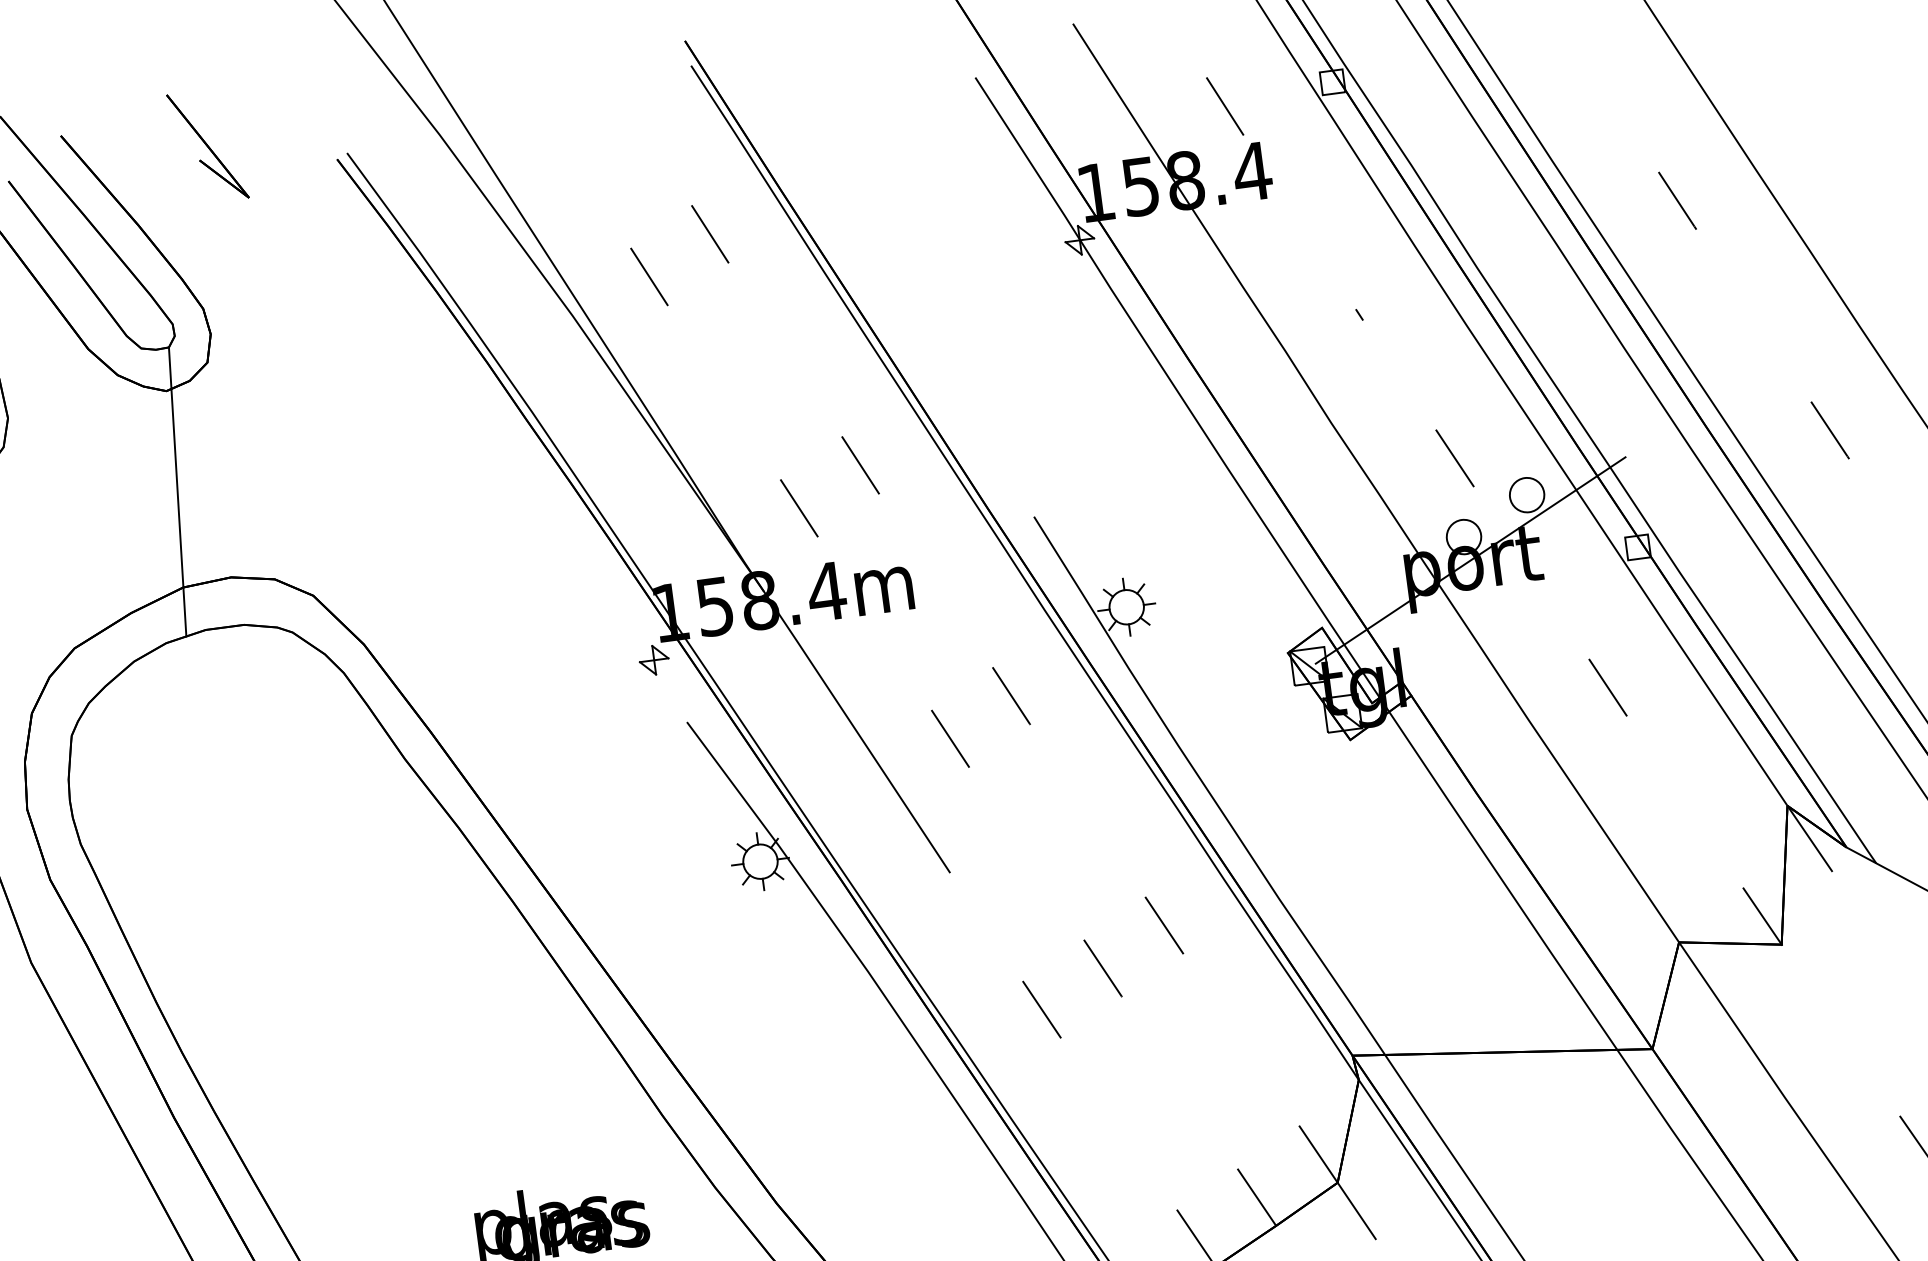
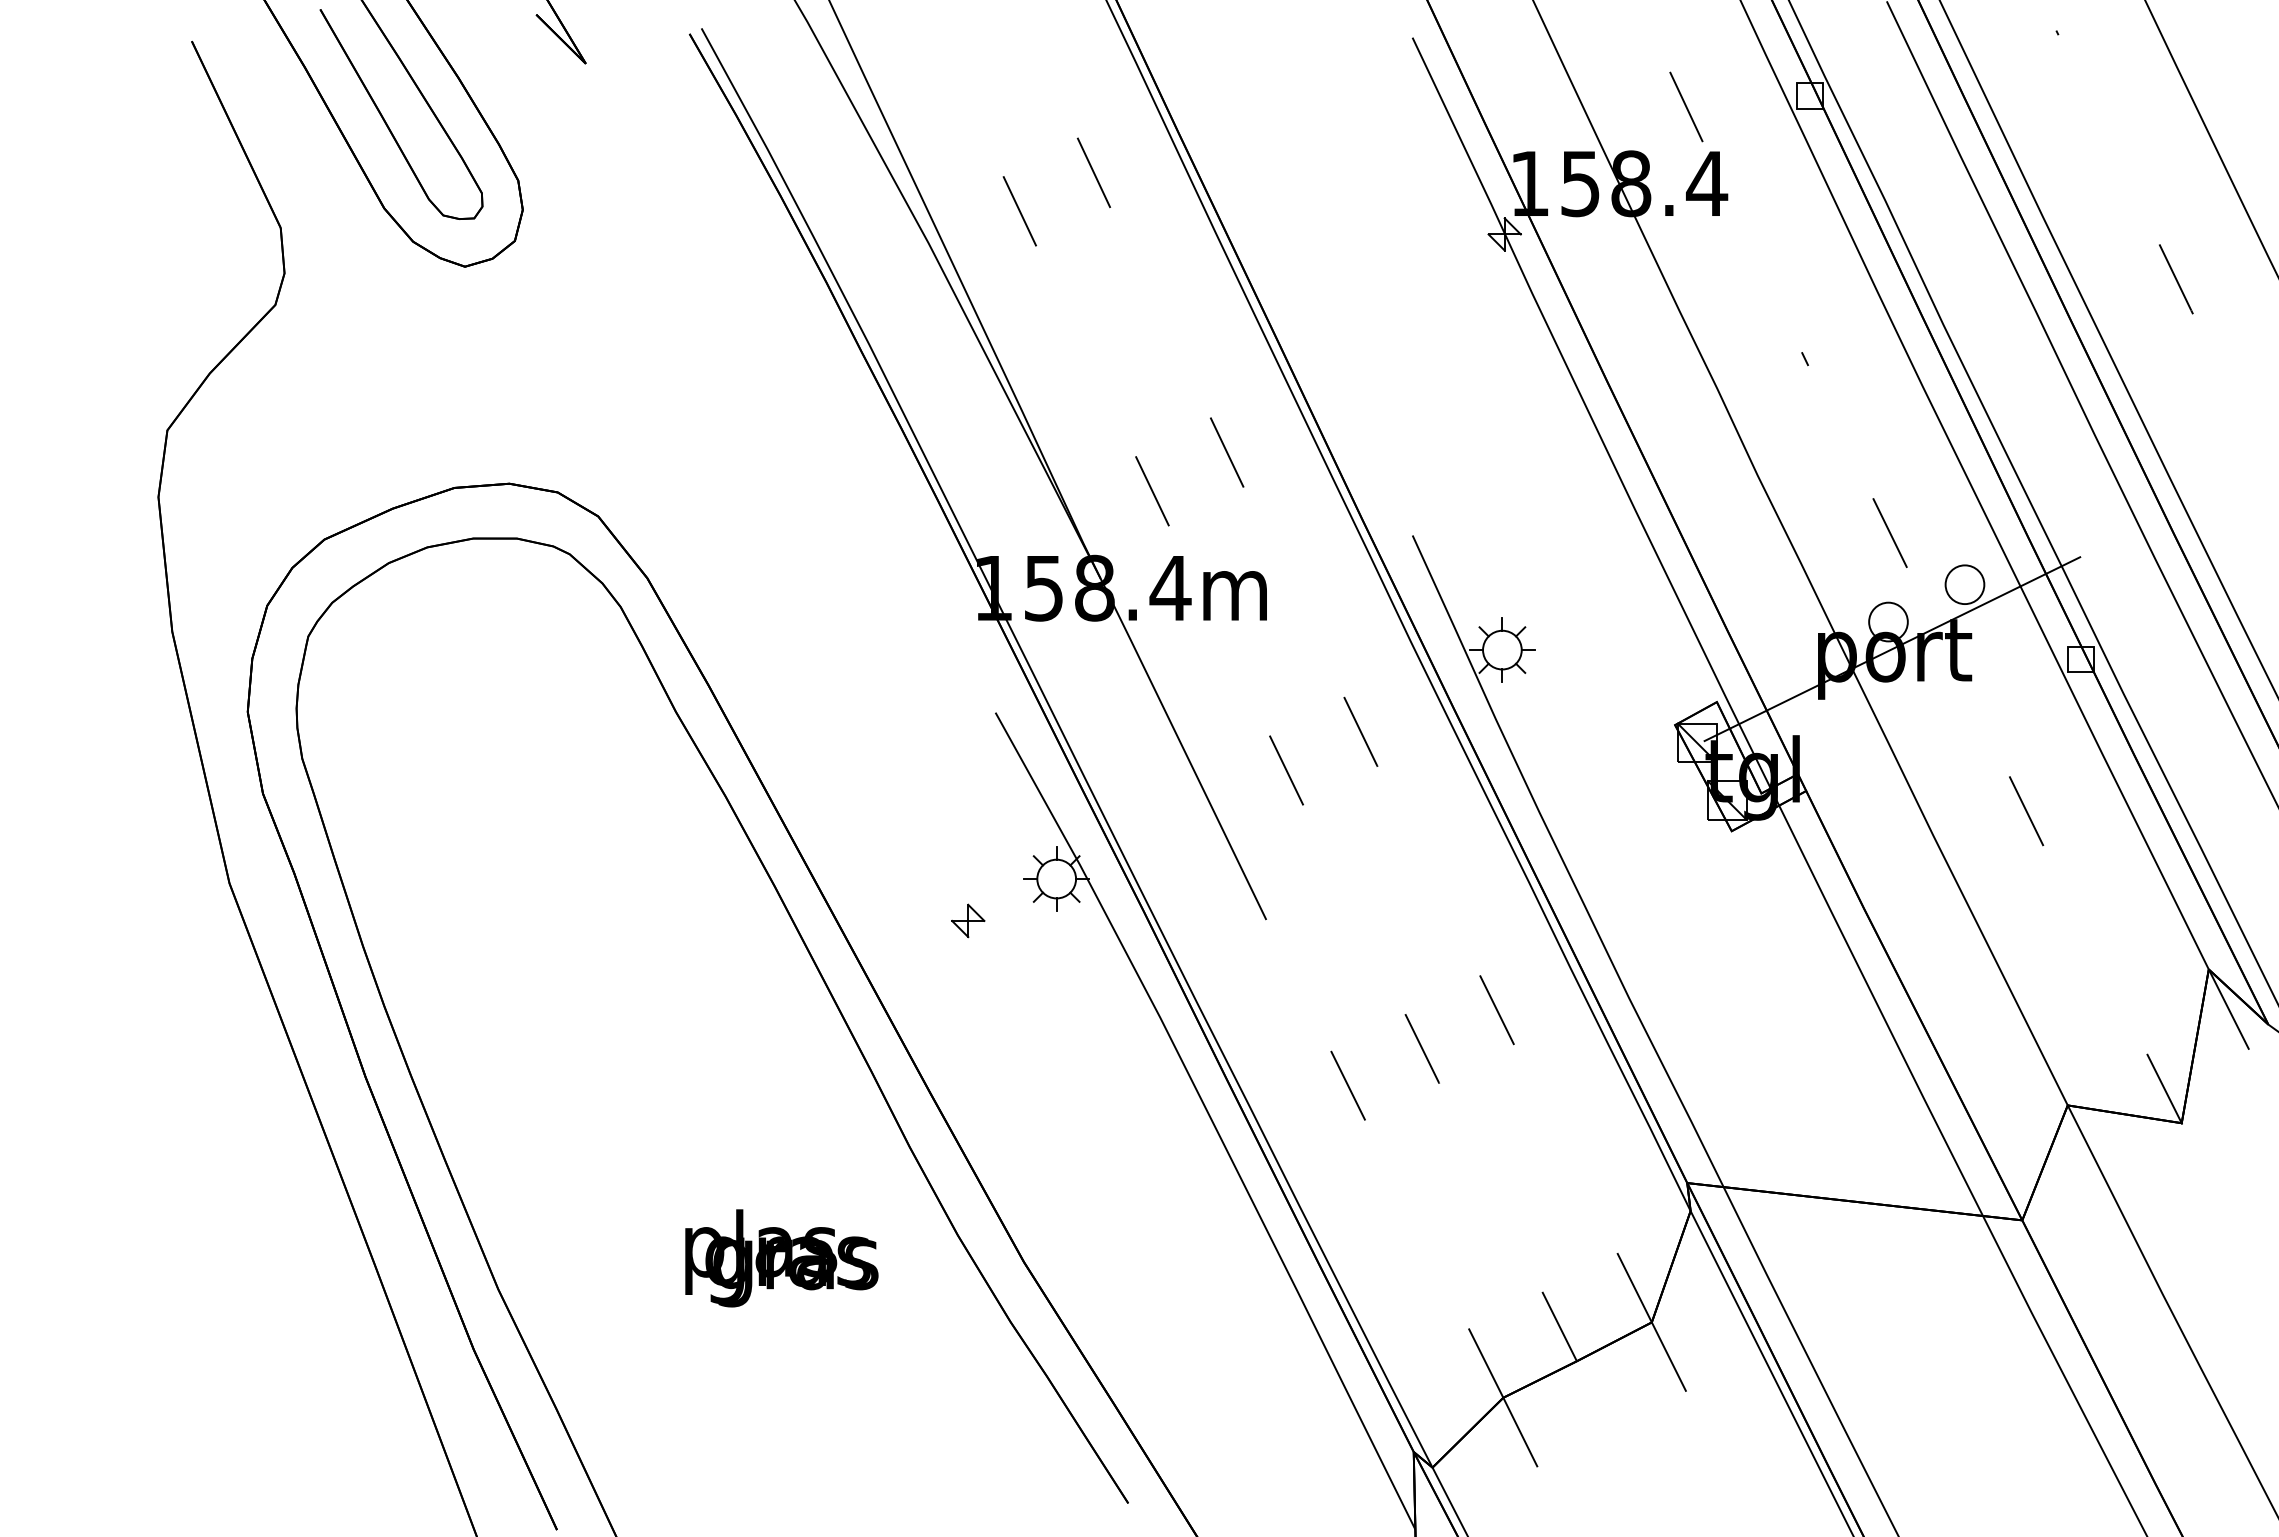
line: (177, 491) -> (462, 380), removed
part: (654, 659) -> (968, 920), moved

